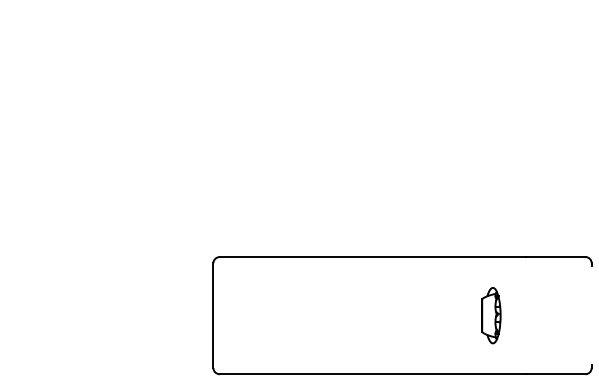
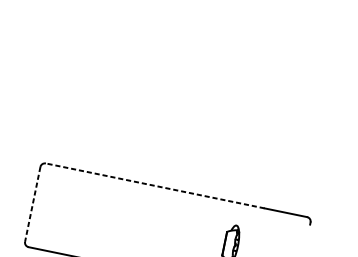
line: (372, 257) -> (154, 186), solid -> dashed
line: (213, 316) -> (32, 205), solid -> dashed

